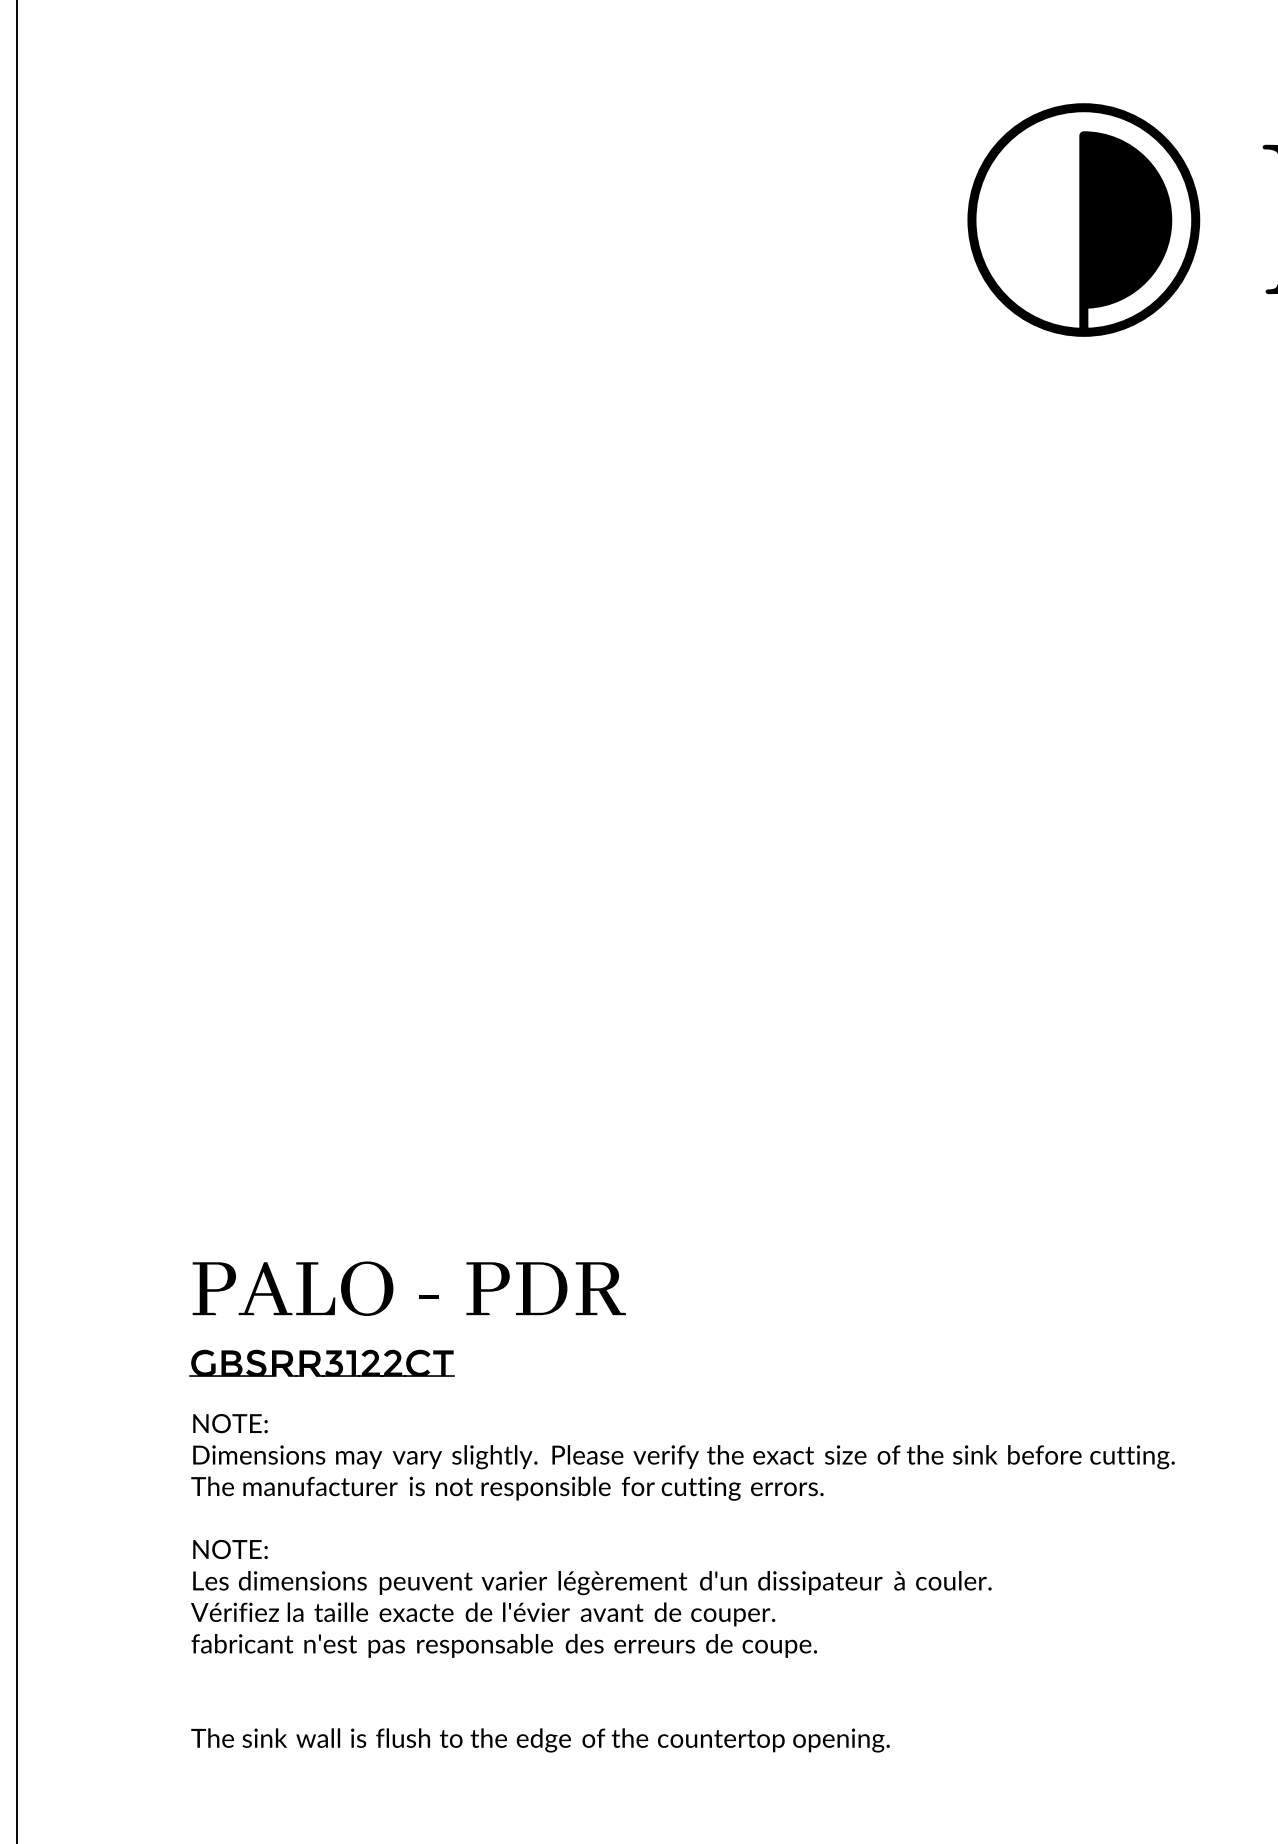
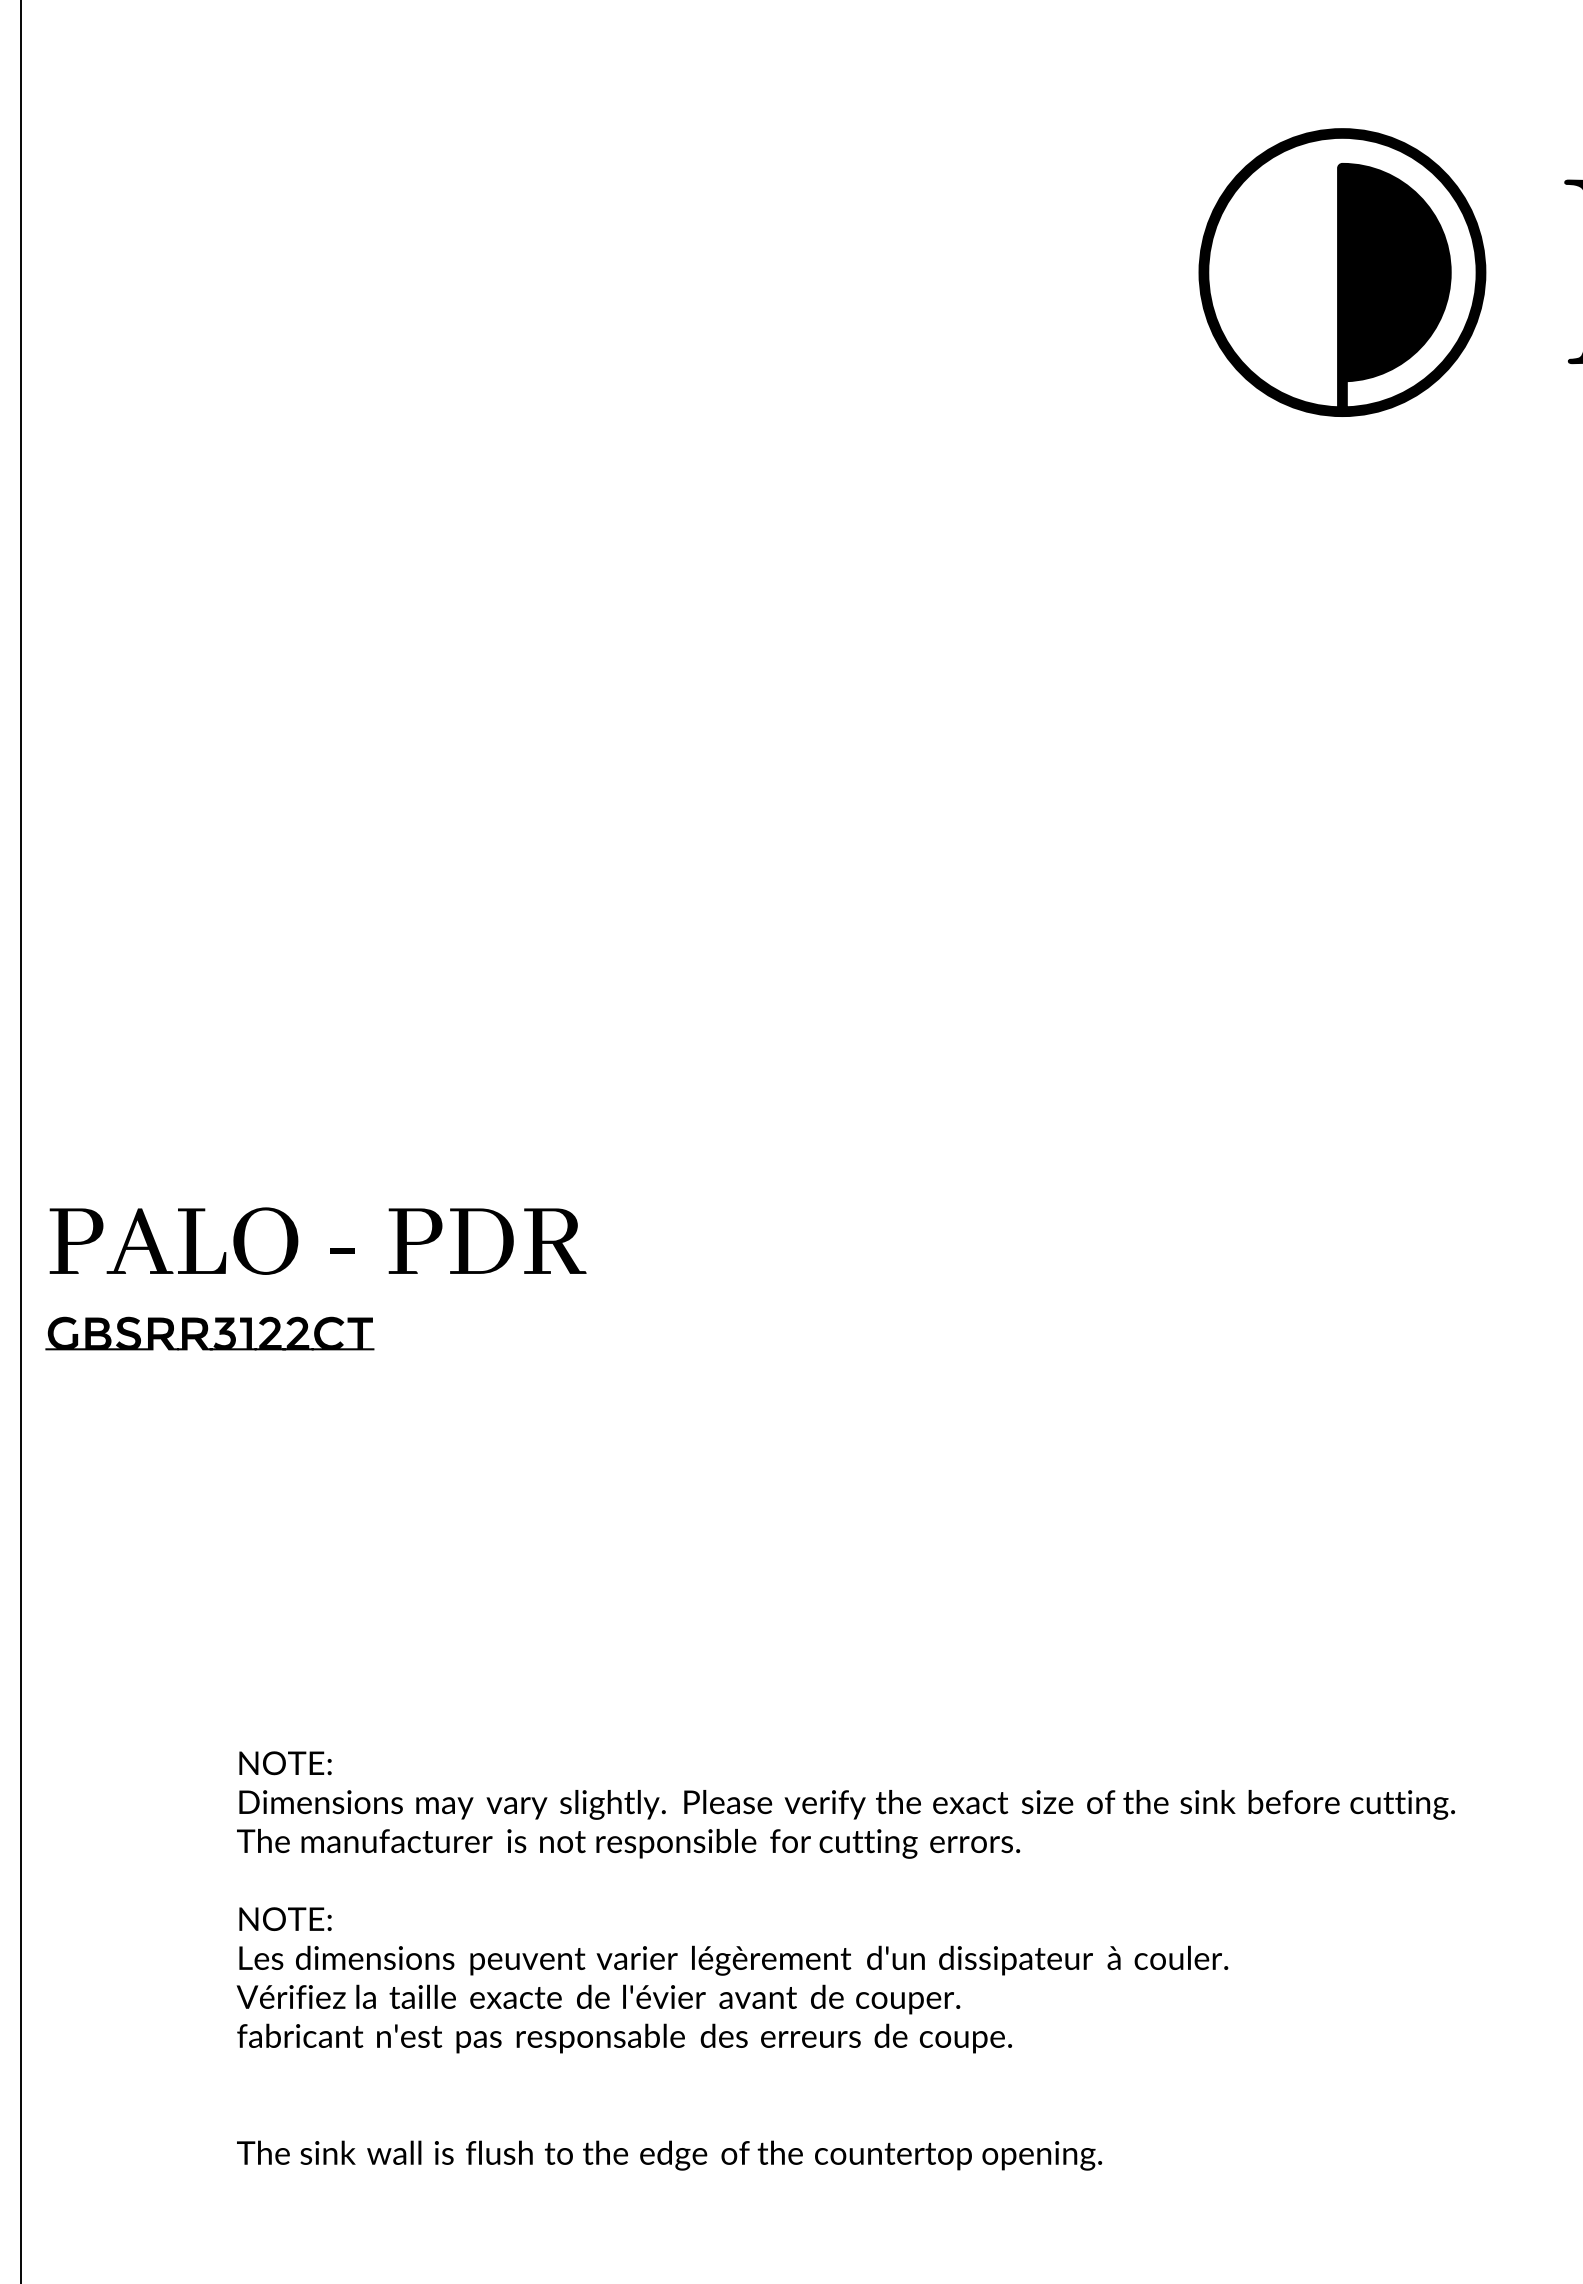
text: (407, 1318) -> (315, 1278), moved

